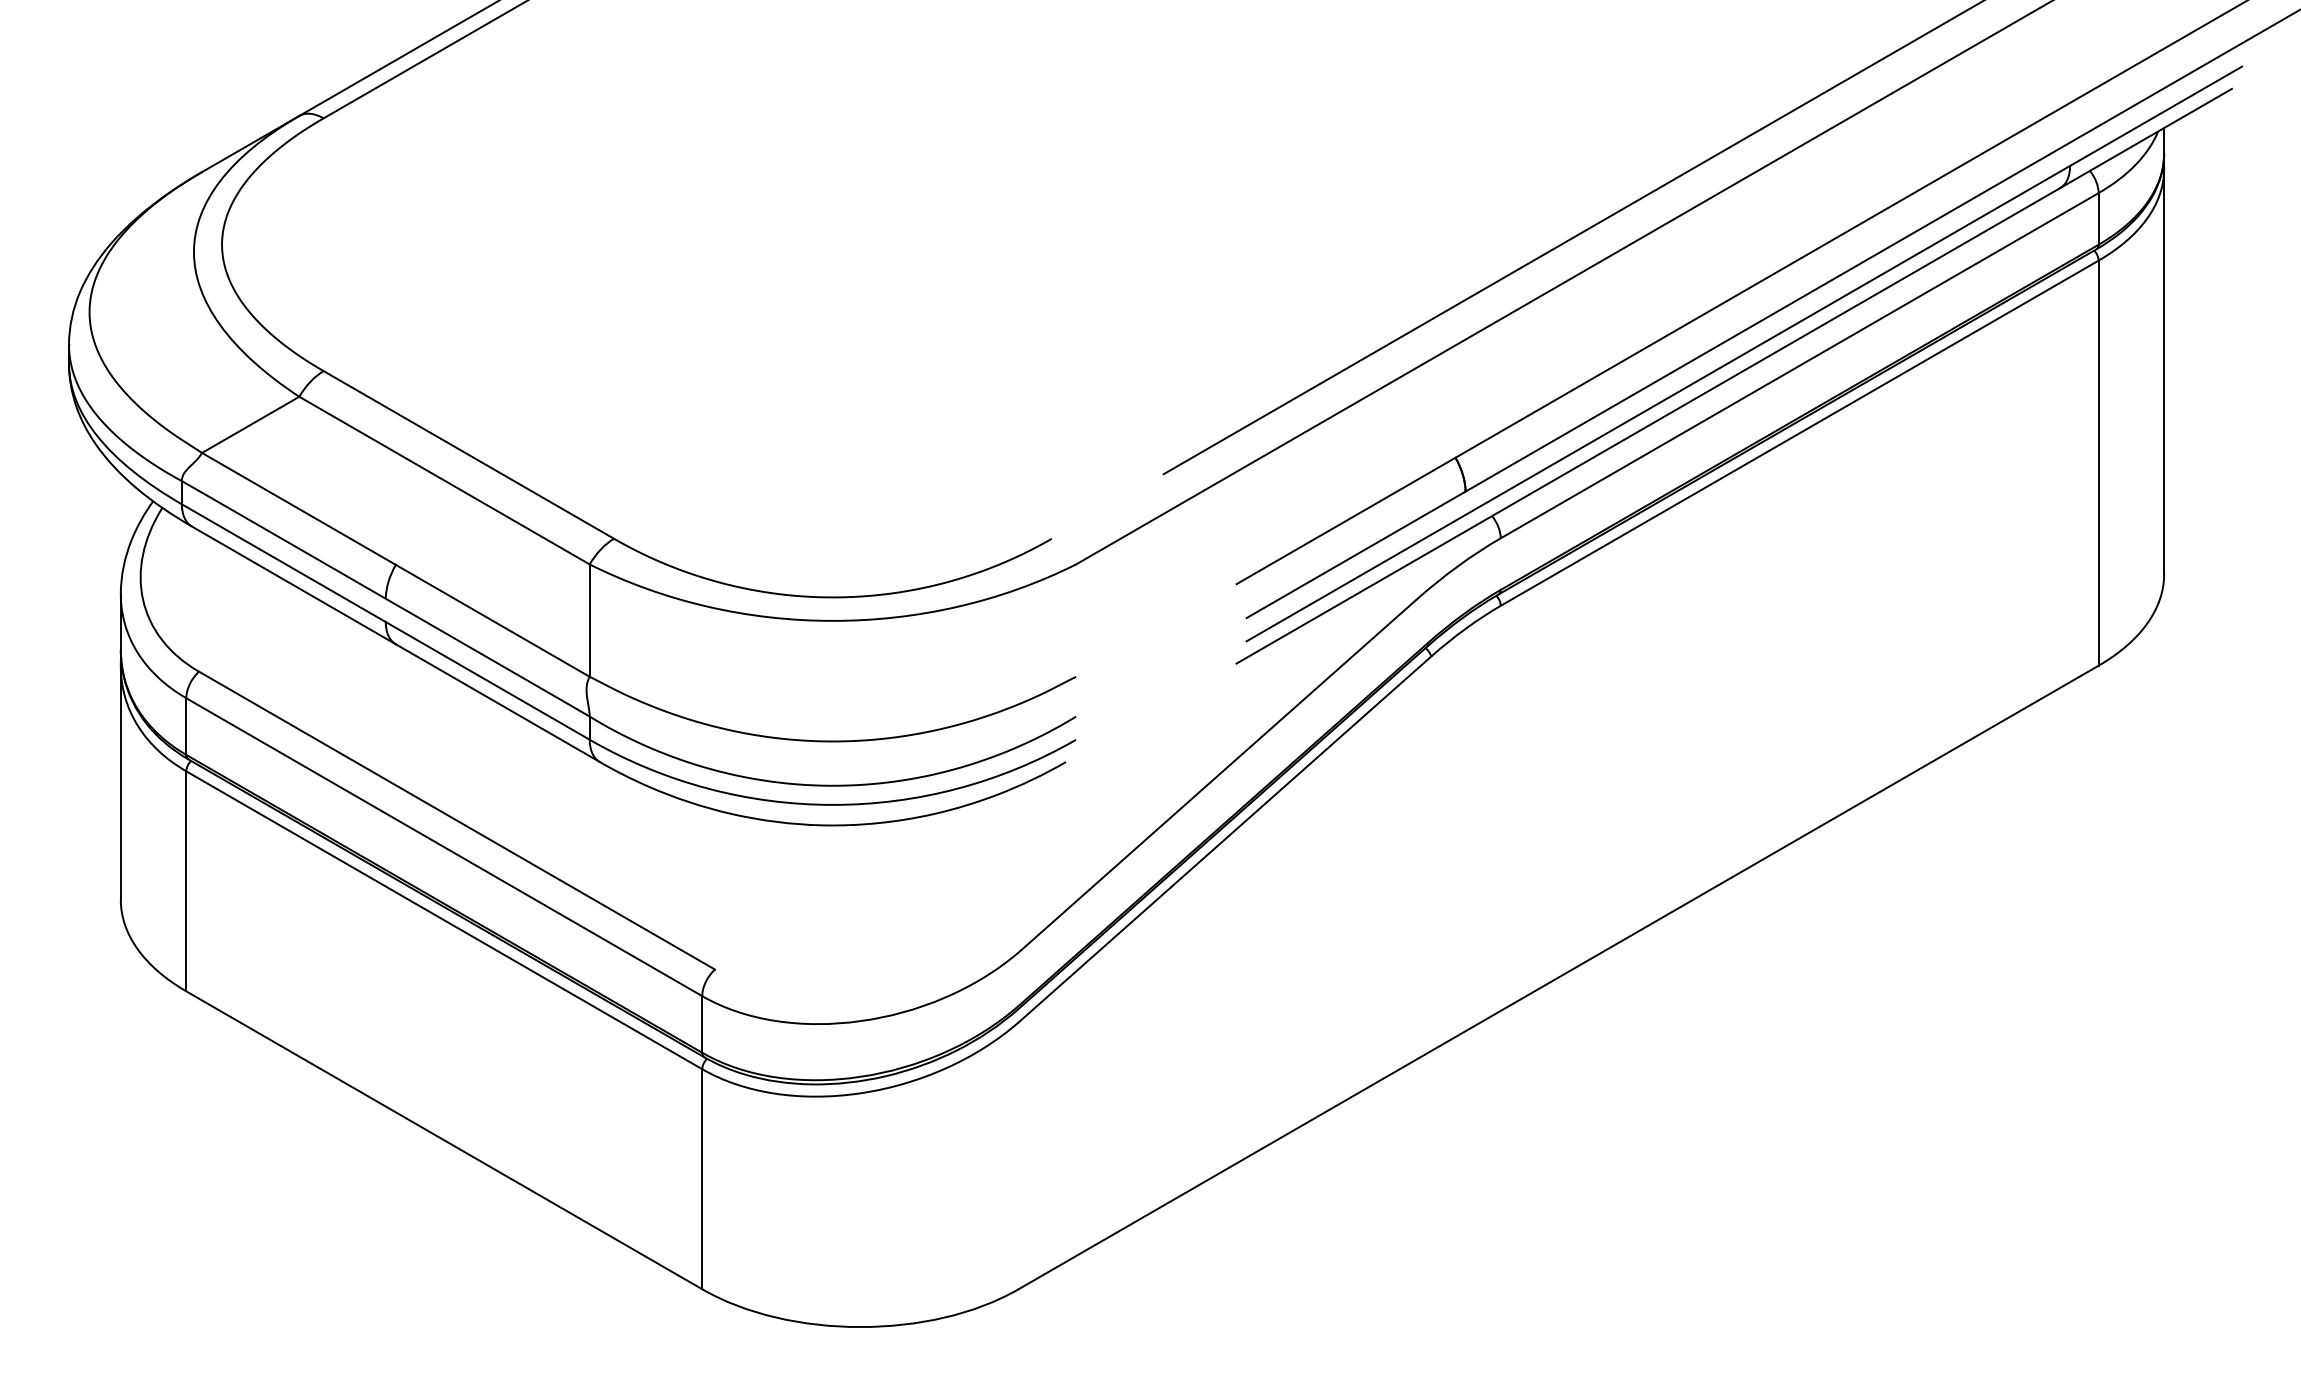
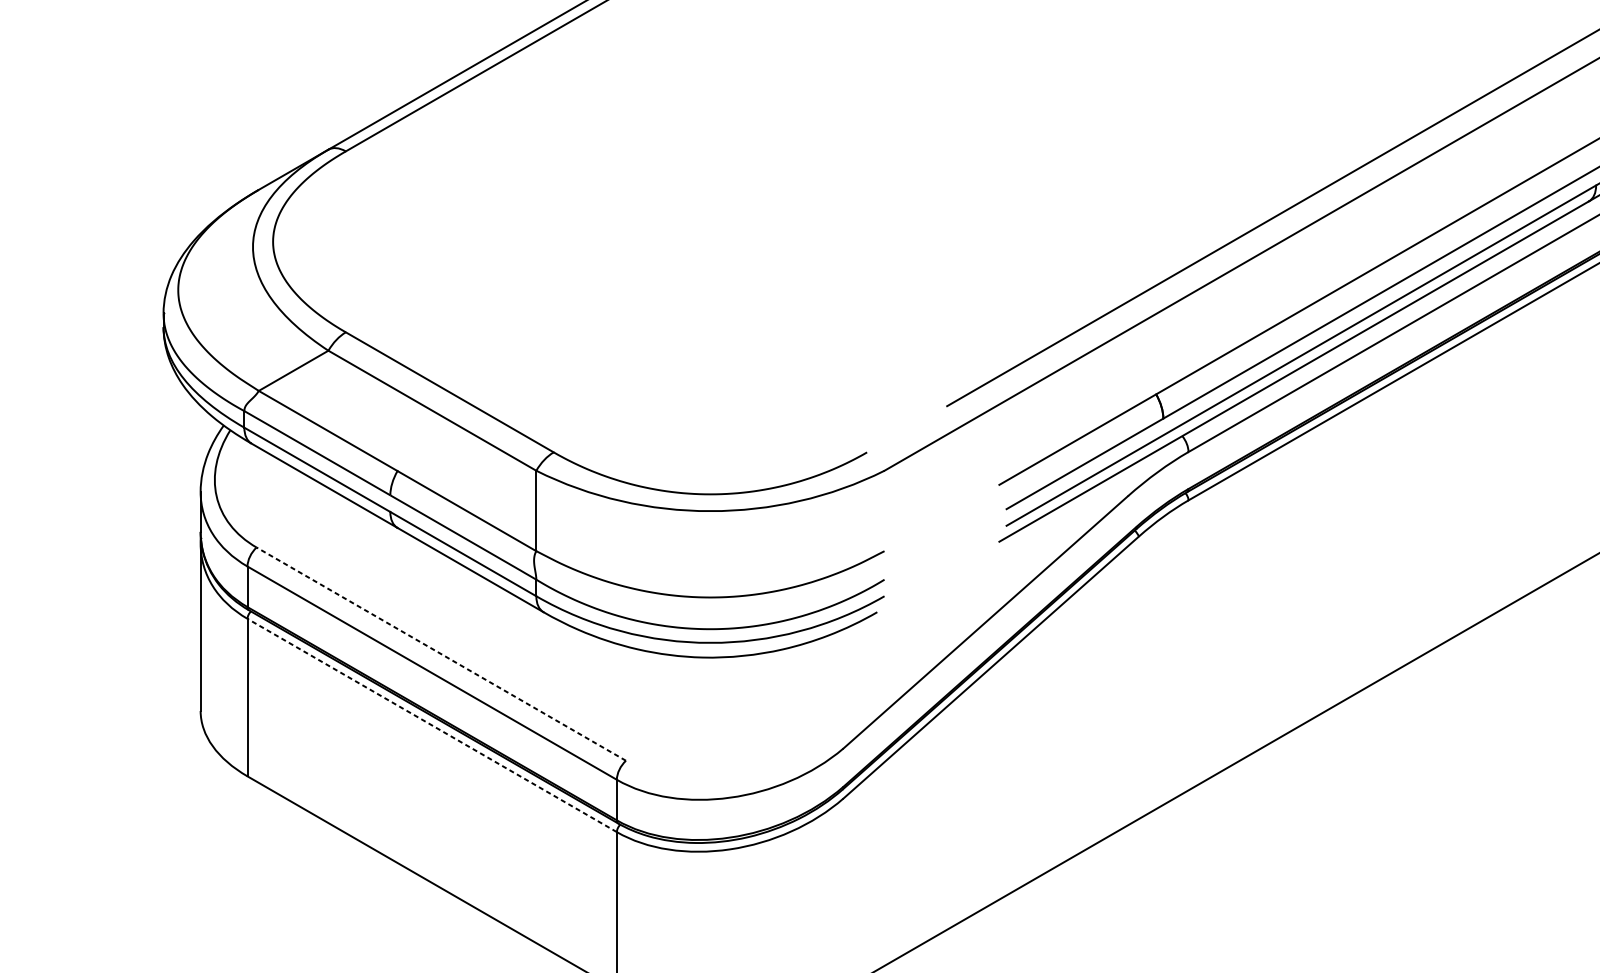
line: (457, 820) -> (441, 654), solid -> dashed
line: (444, 920) -> (432, 725), solid -> dashed

